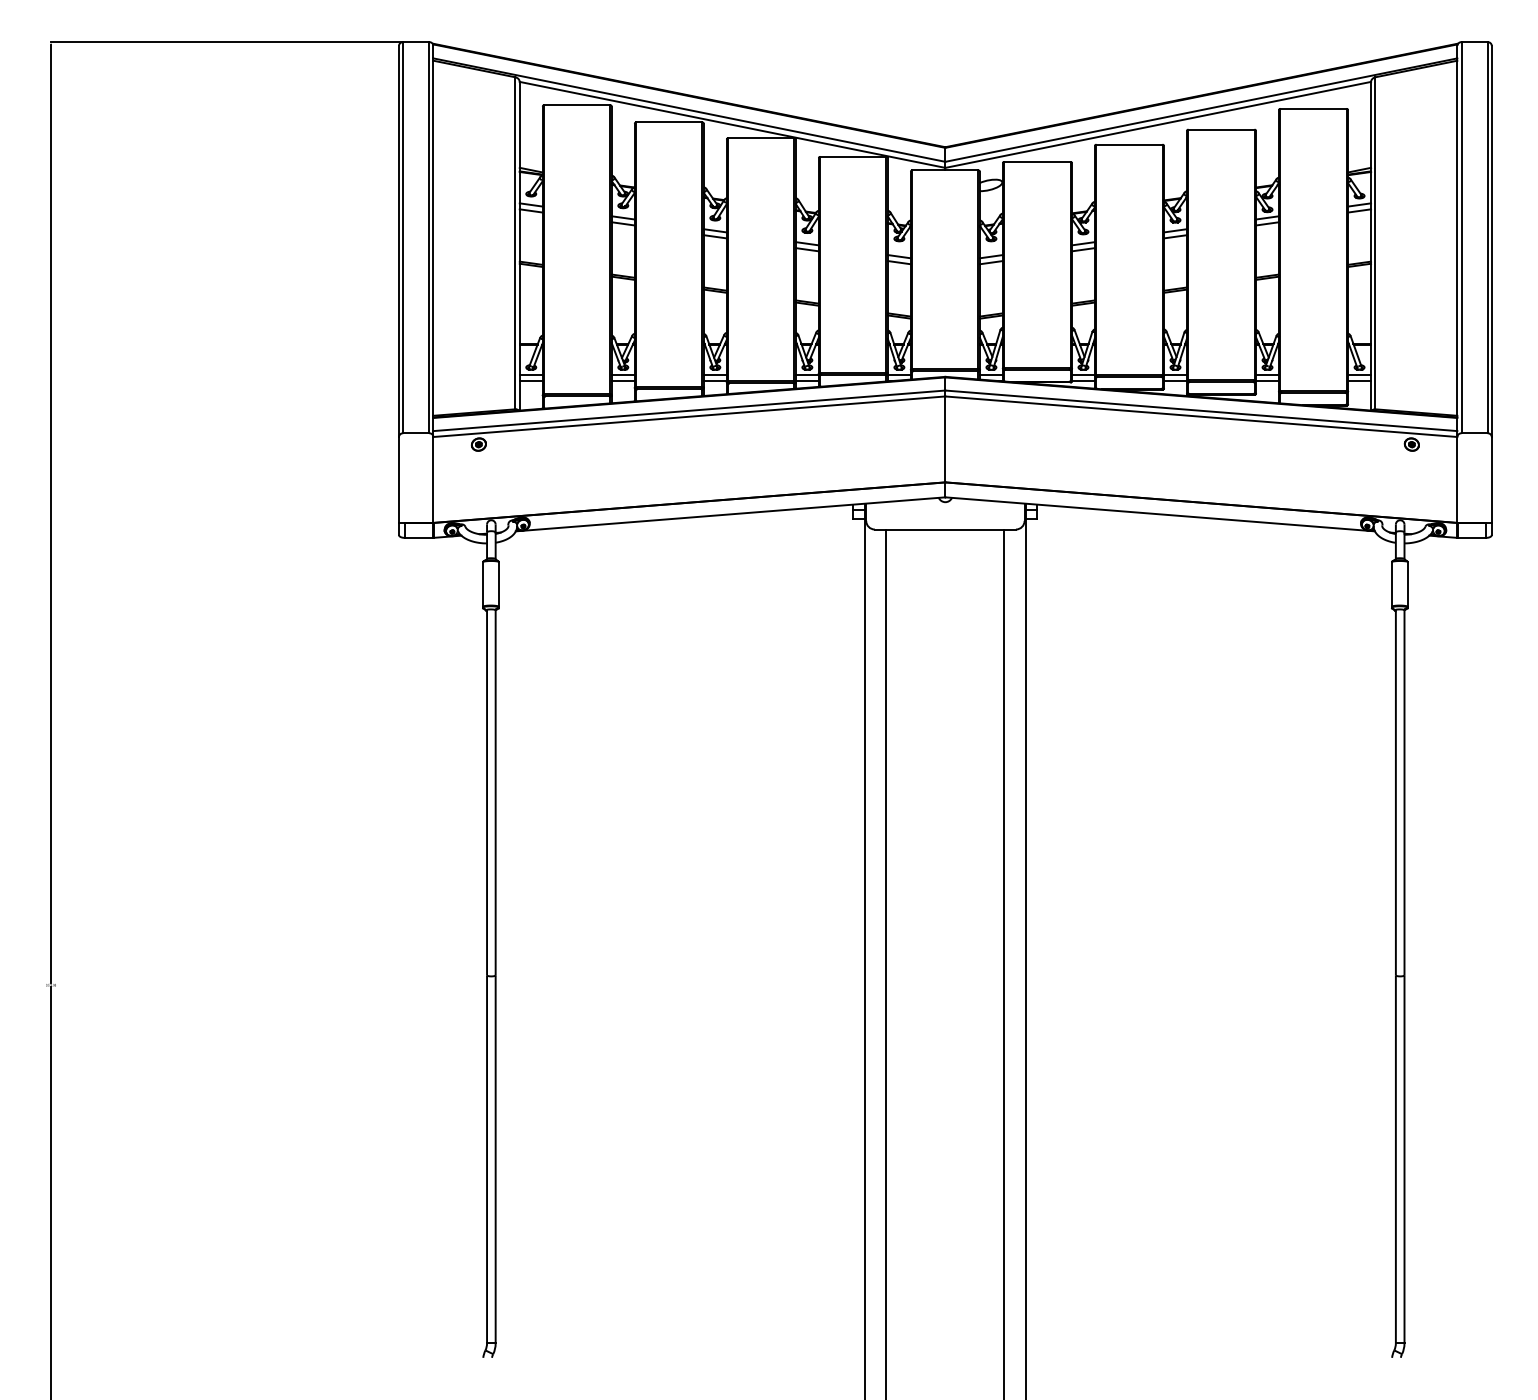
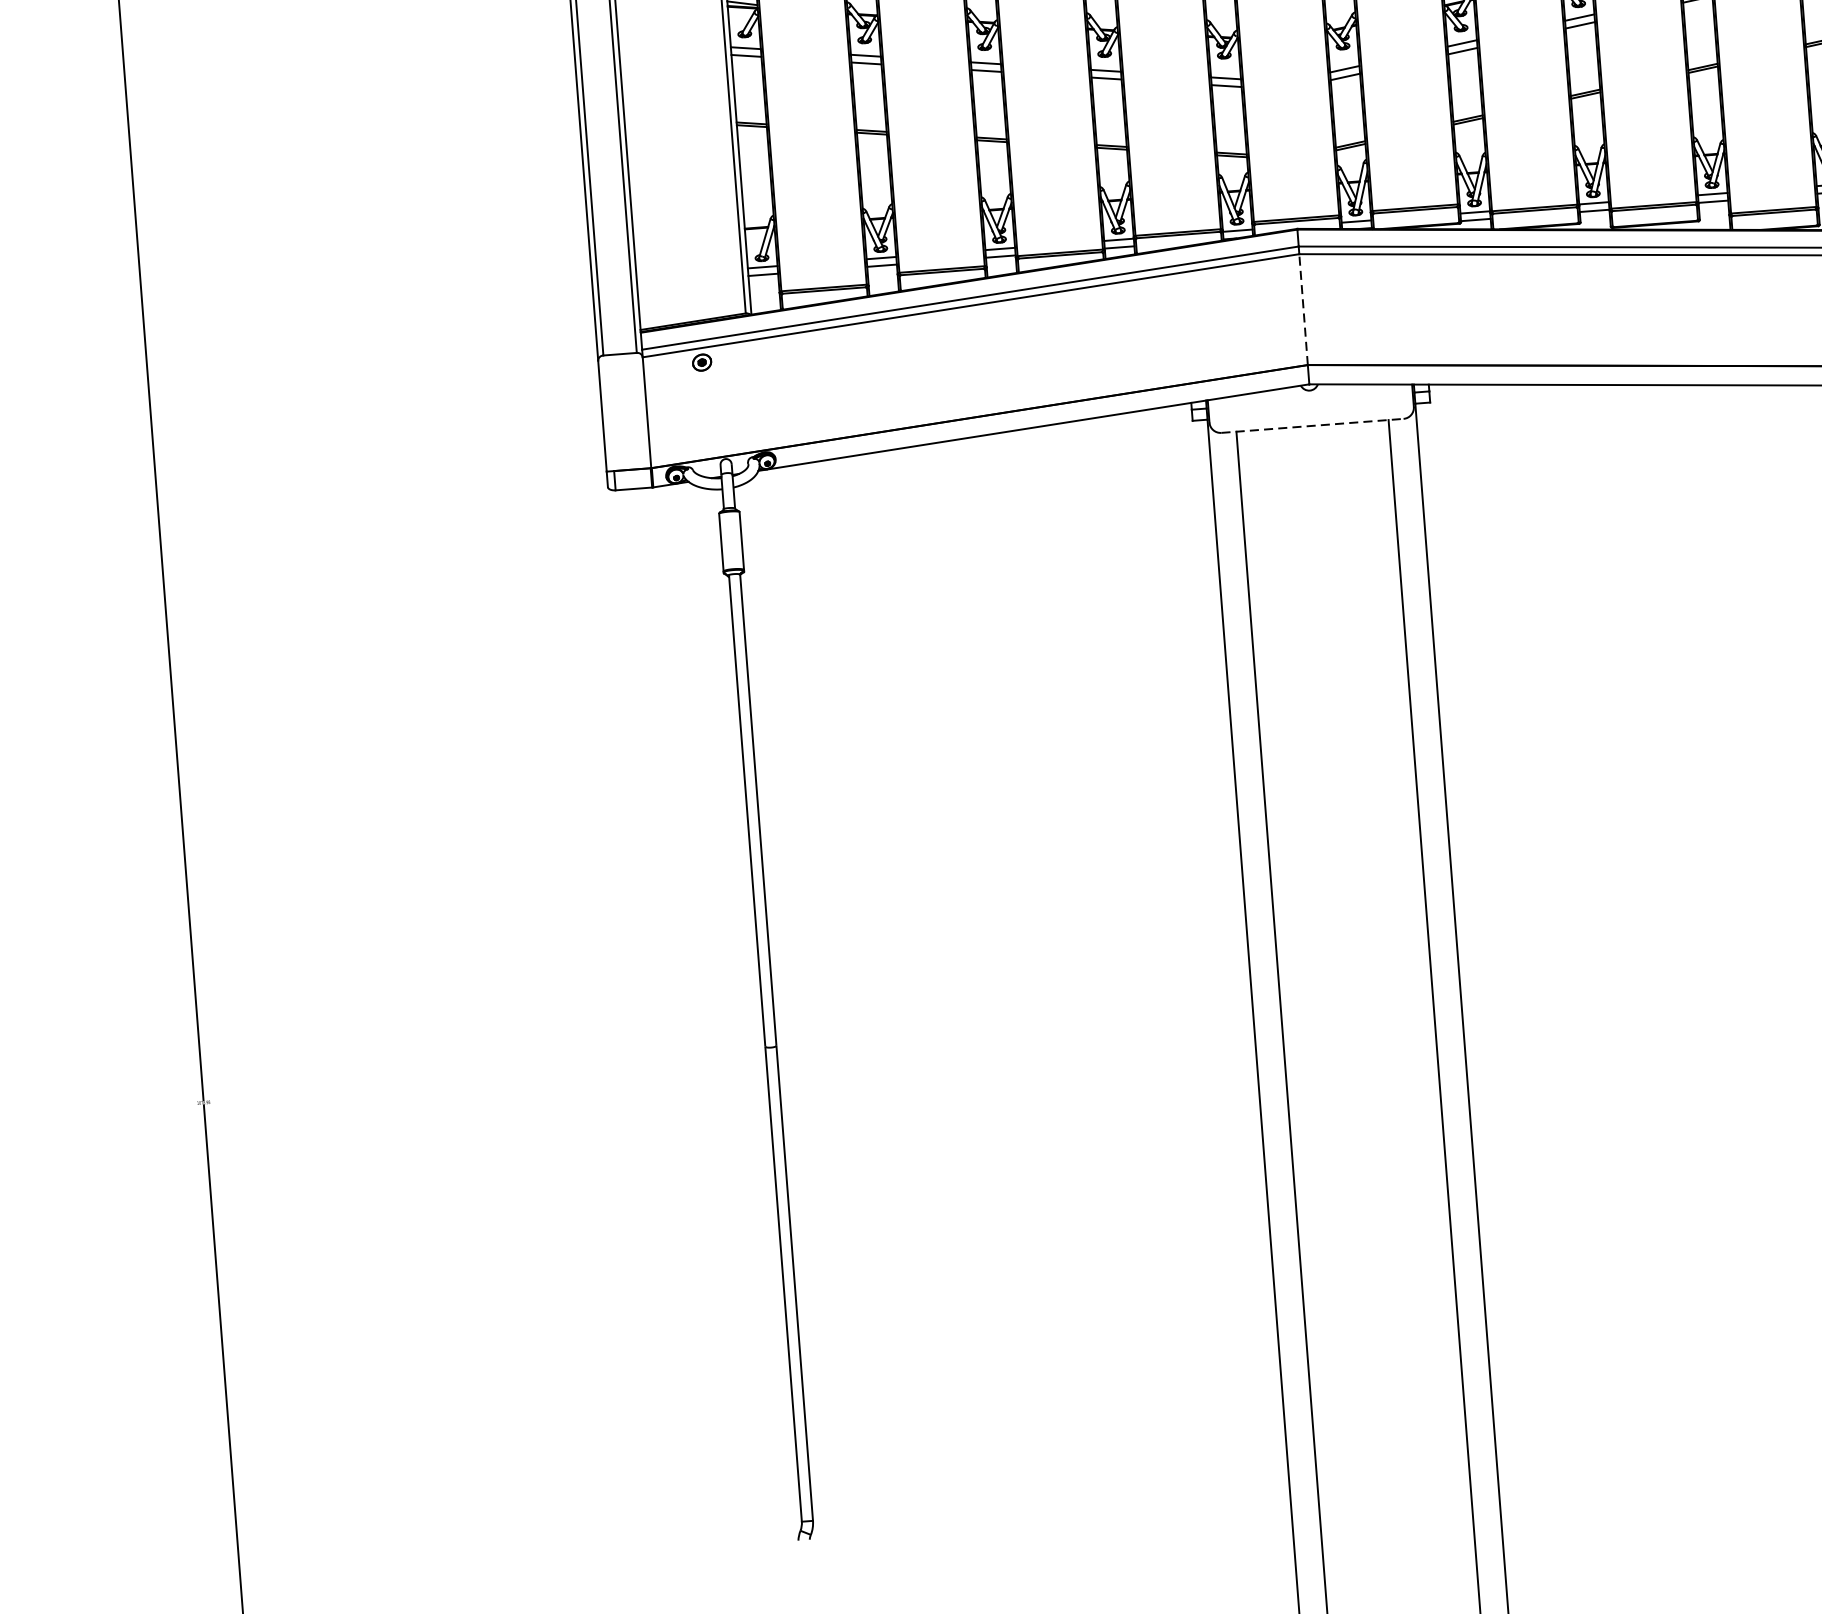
line: (945, 439) -> (1303, 309), solid -> dashed
line: (945, 529) -> (1312, 425), solid -> dashed

